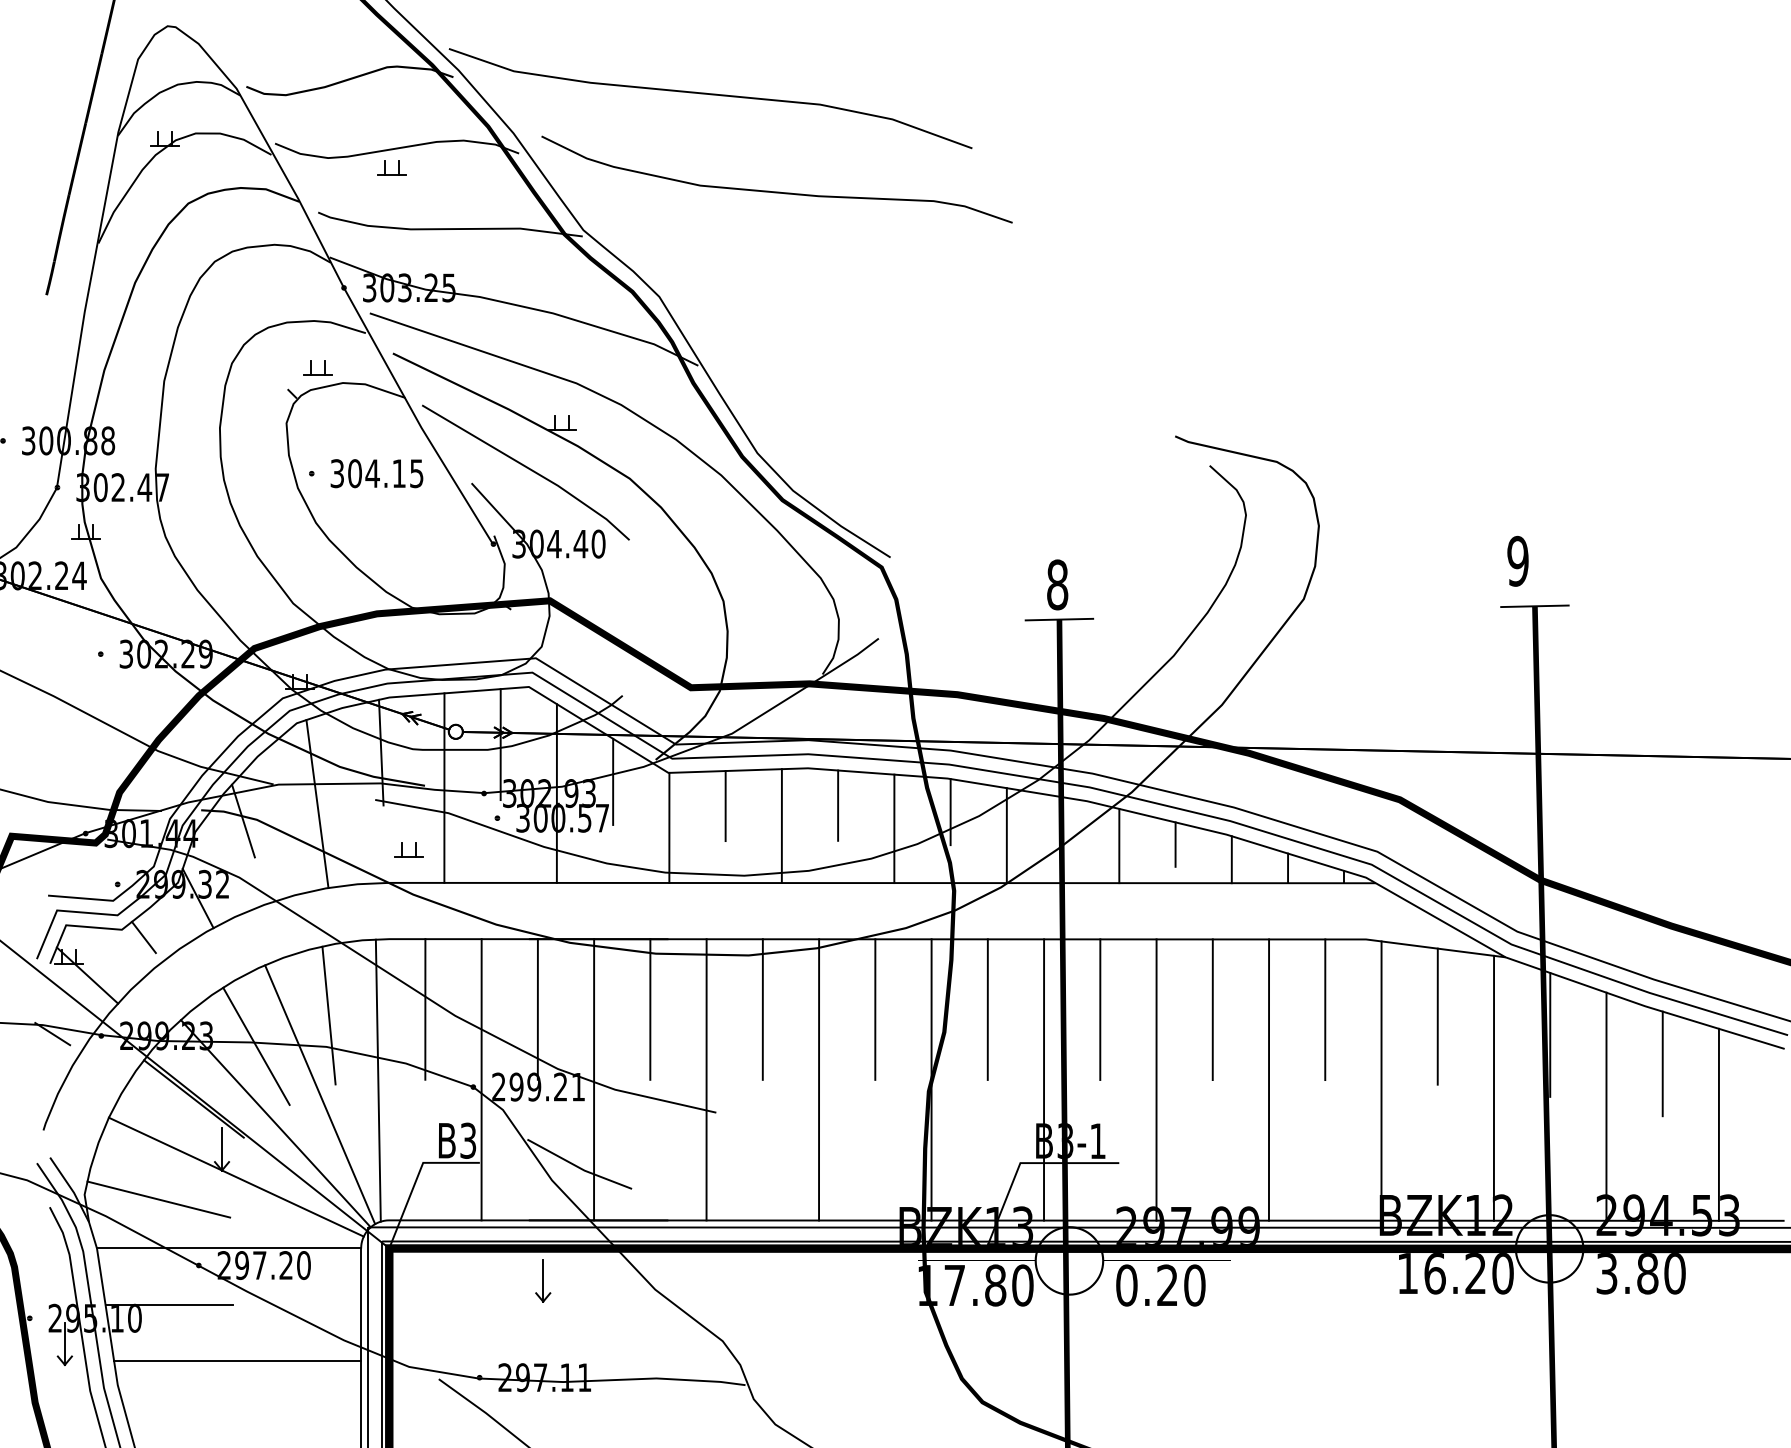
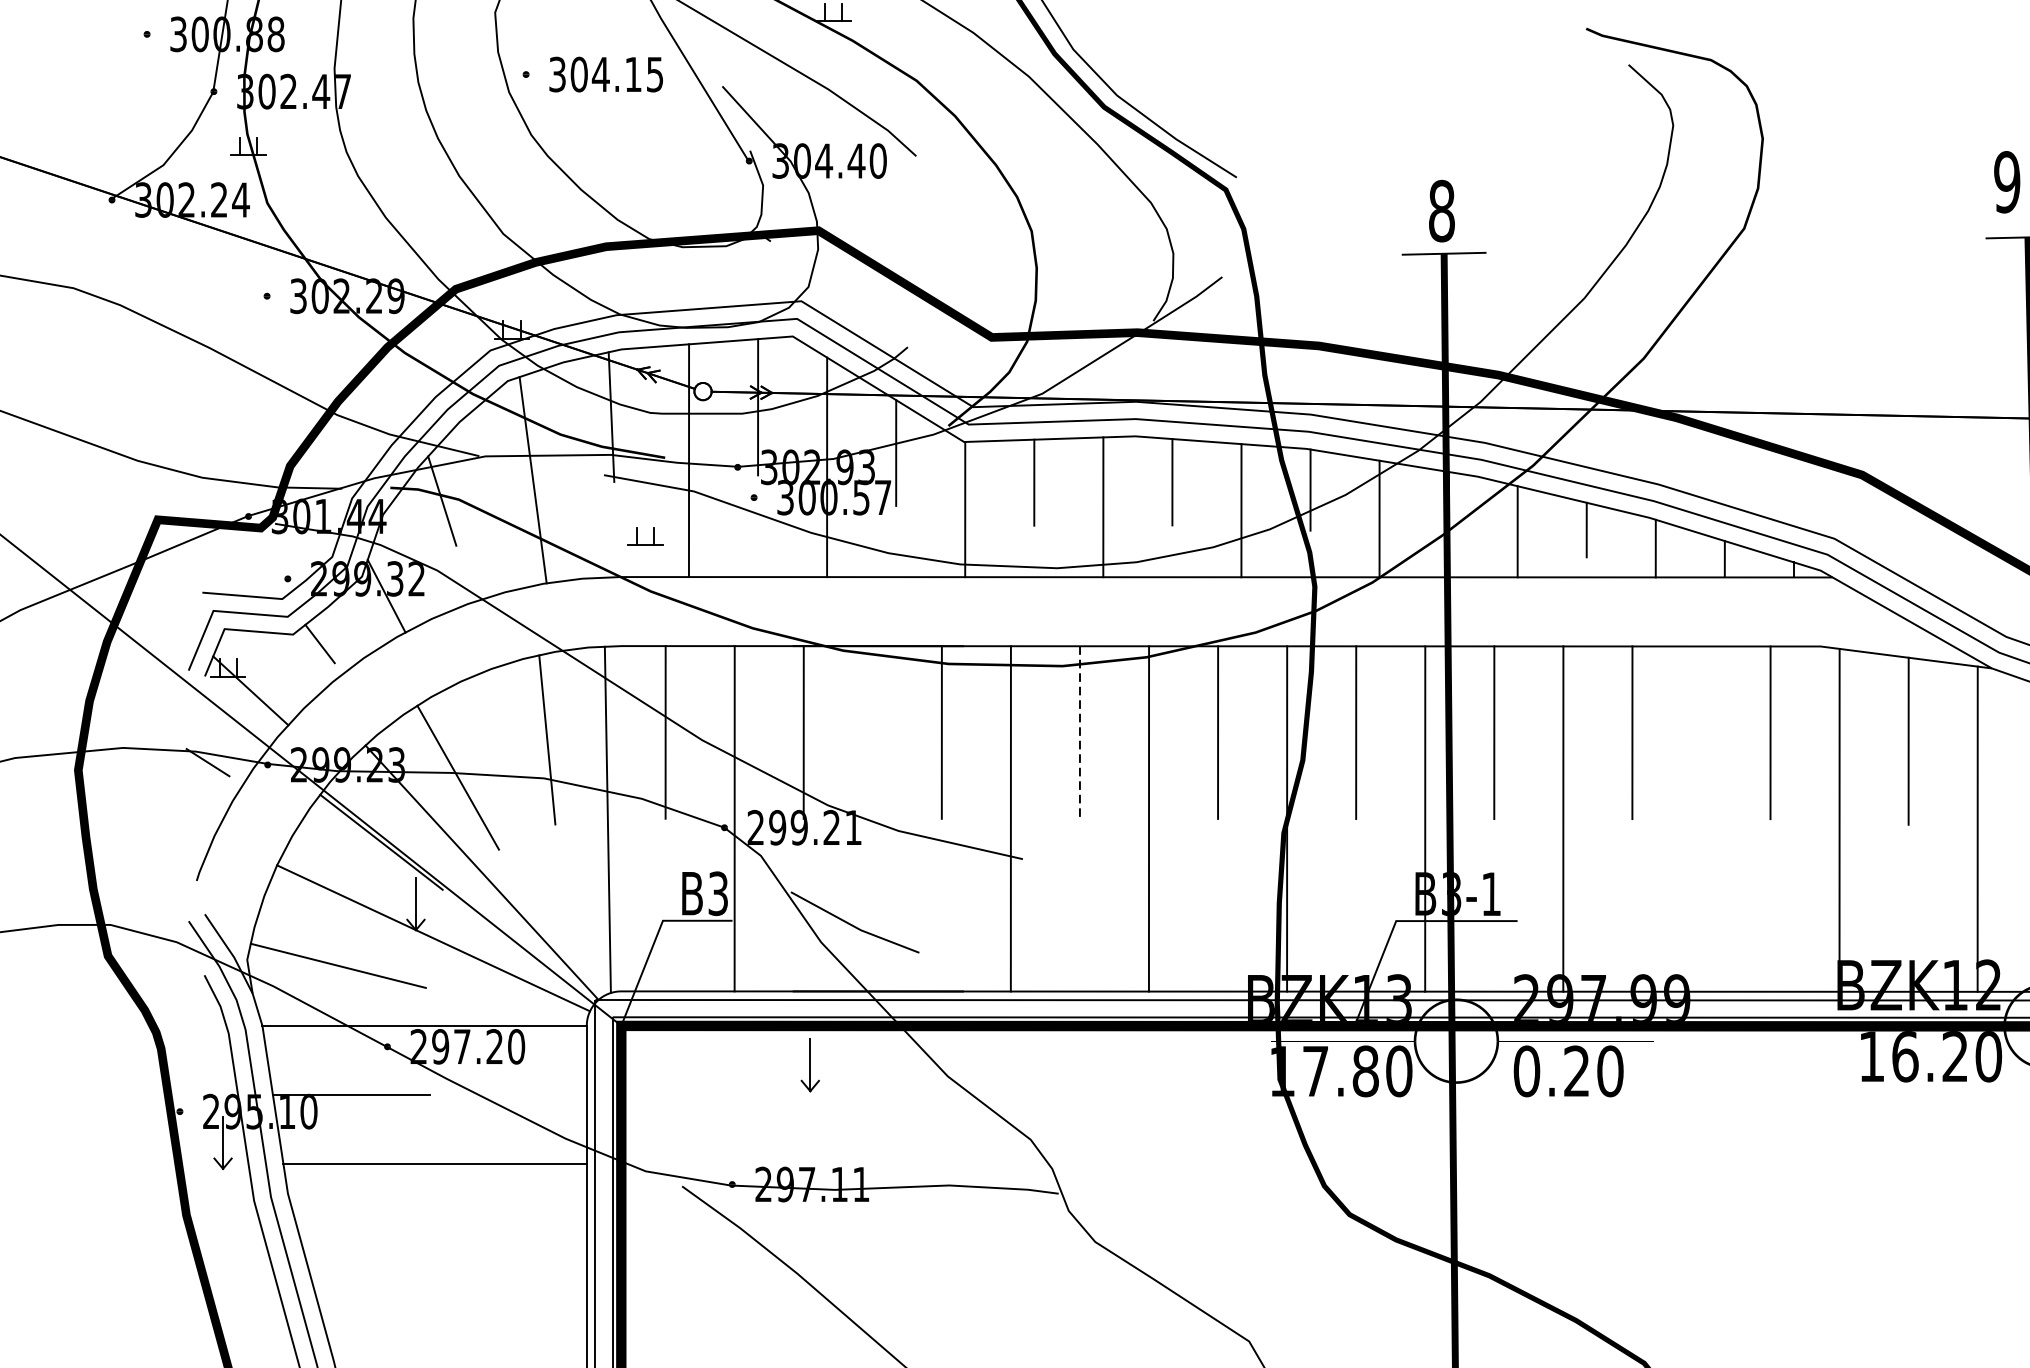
line: (762, 1010) -> (1079, 733), solid -> dashed
line: (594, 1079) -> (873, 818), removed
line: (1268, 1079) -> (1700, 818), removed
line: (320, 1094) -> (536, 836), removed

